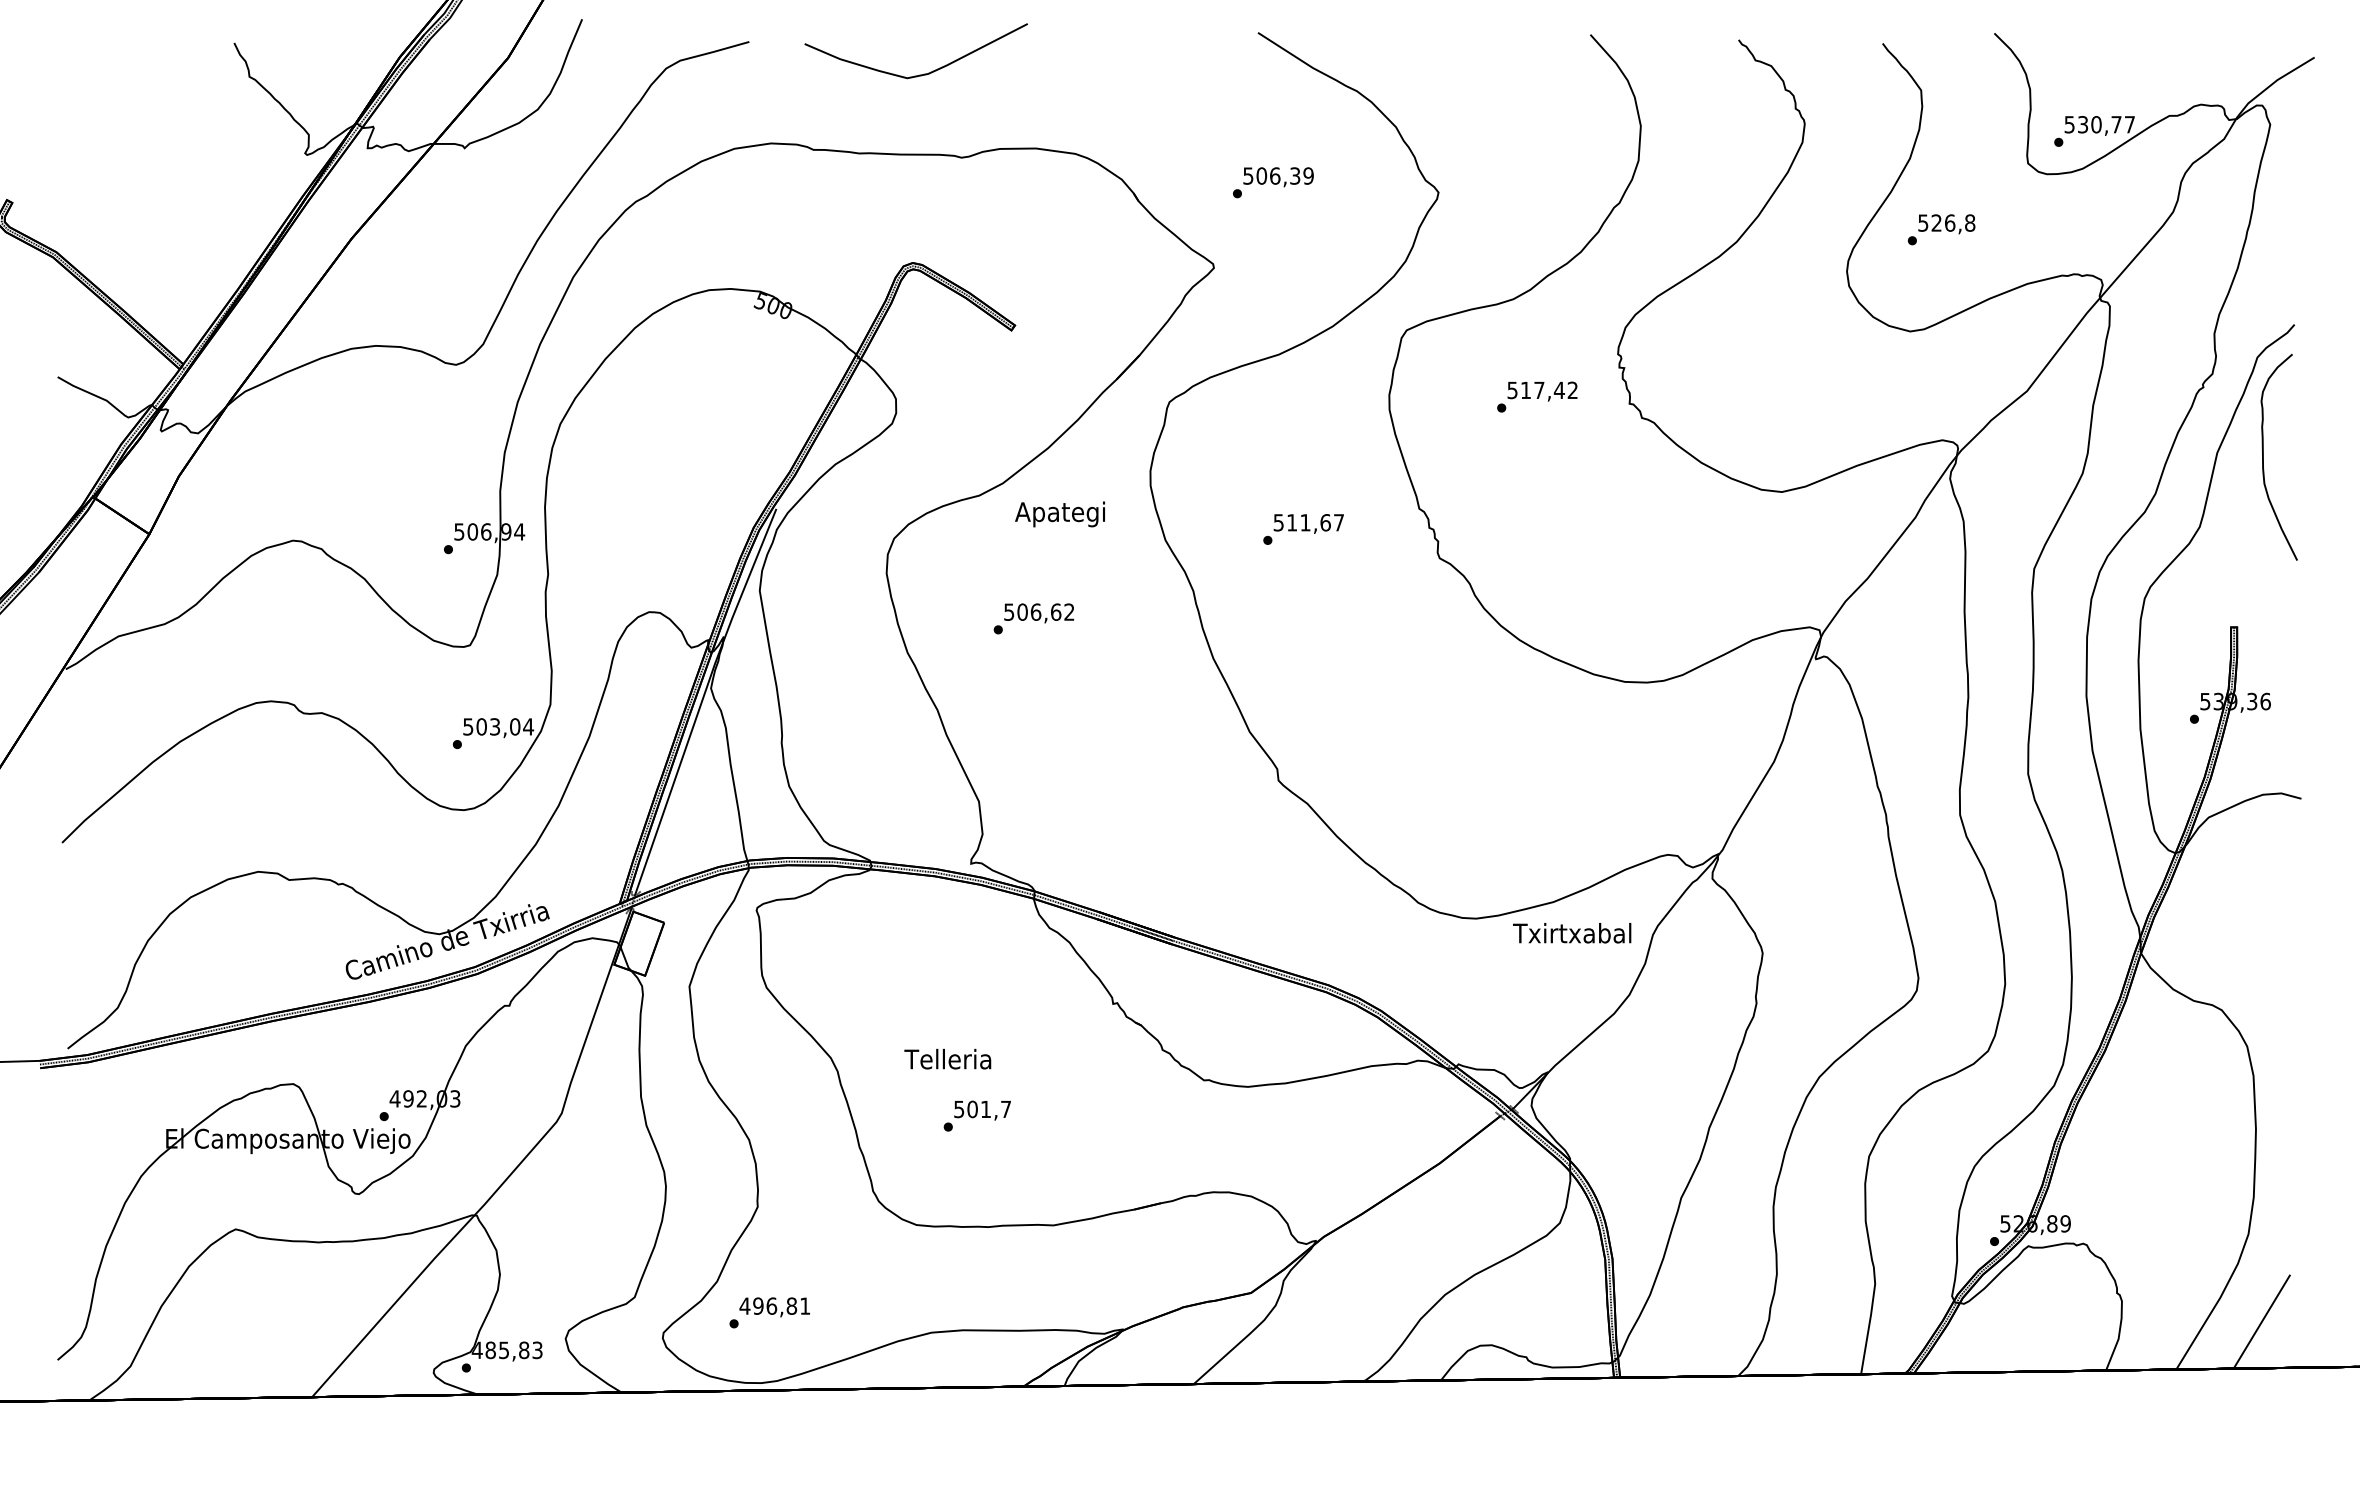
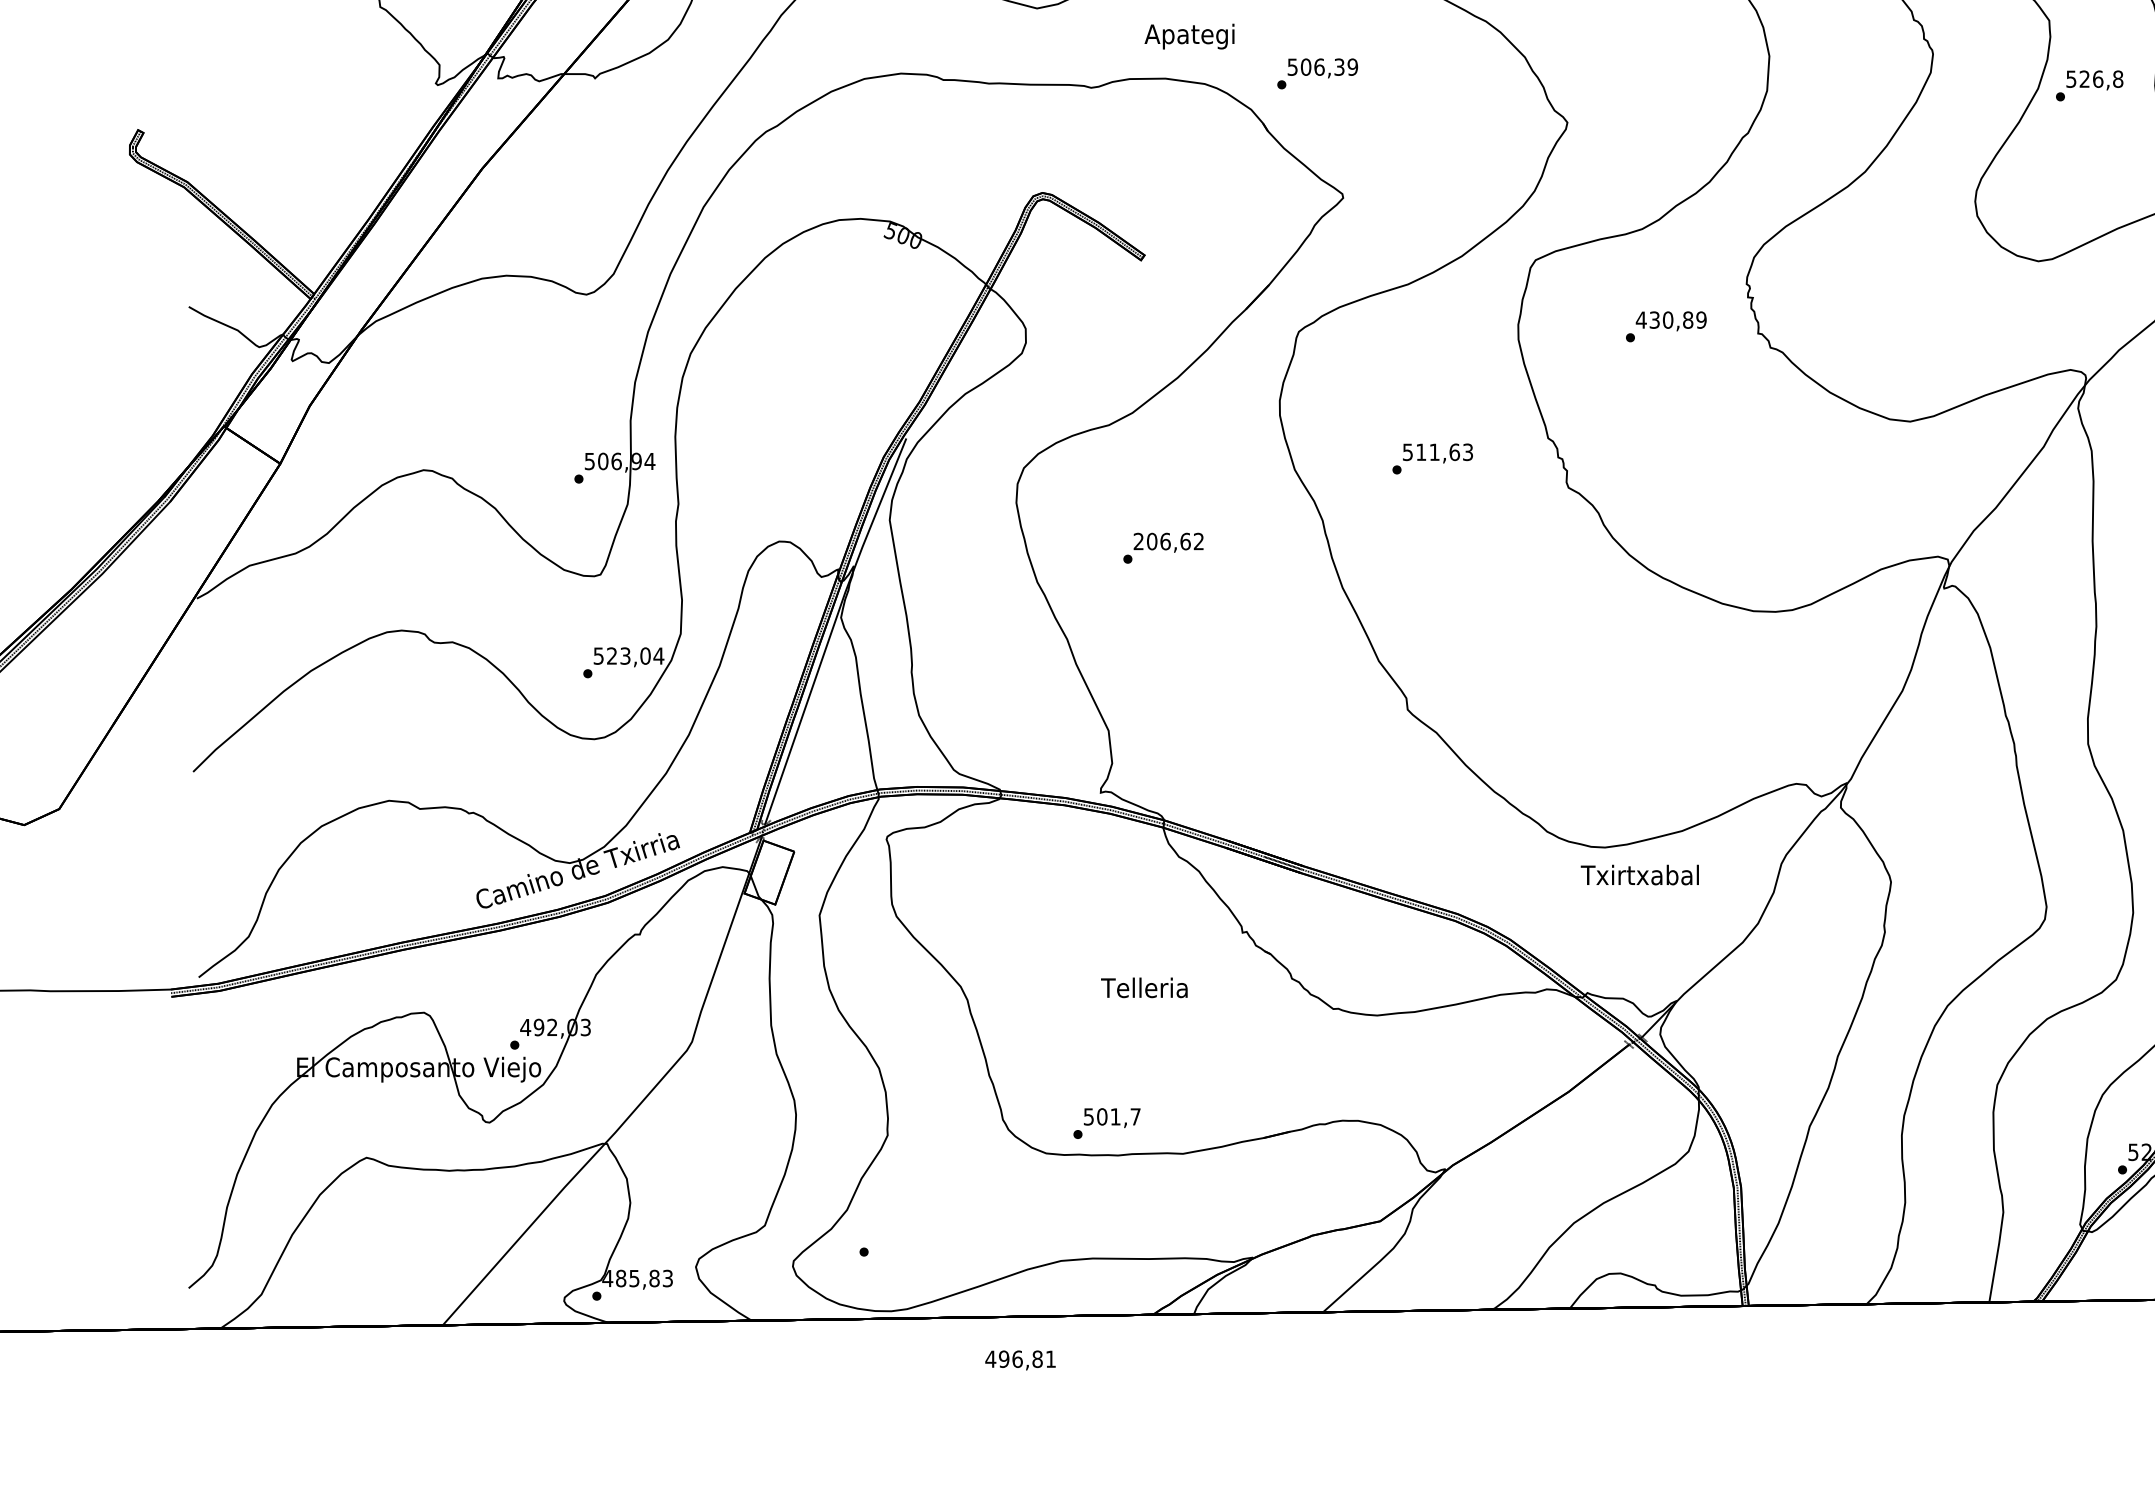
text: (1273, 182) -> (1317, 73), moved
text: (1941, 229) -> (2089, 85), moved
text: (1542, 390) -> (1671, 320), 517,42 -> 430,89
text: (1059, 514) -> (1188, 36), moved
text: (1338, 522) -> (1467, 452), 511,67 -> 511,63
text: (1009, 611) -> (1139, 540), 506,62 -> 206,62
text: (481, 726) -> (611, 655), 503,04 -> 523,04
text: (1572, 933) -> (1640, 875), moved
text: (947, 1058) -> (1144, 987), moved
text: (976, 1115) -> (1106, 1122), moved
text: (774, 1307) -> (1020, 1360), moved

